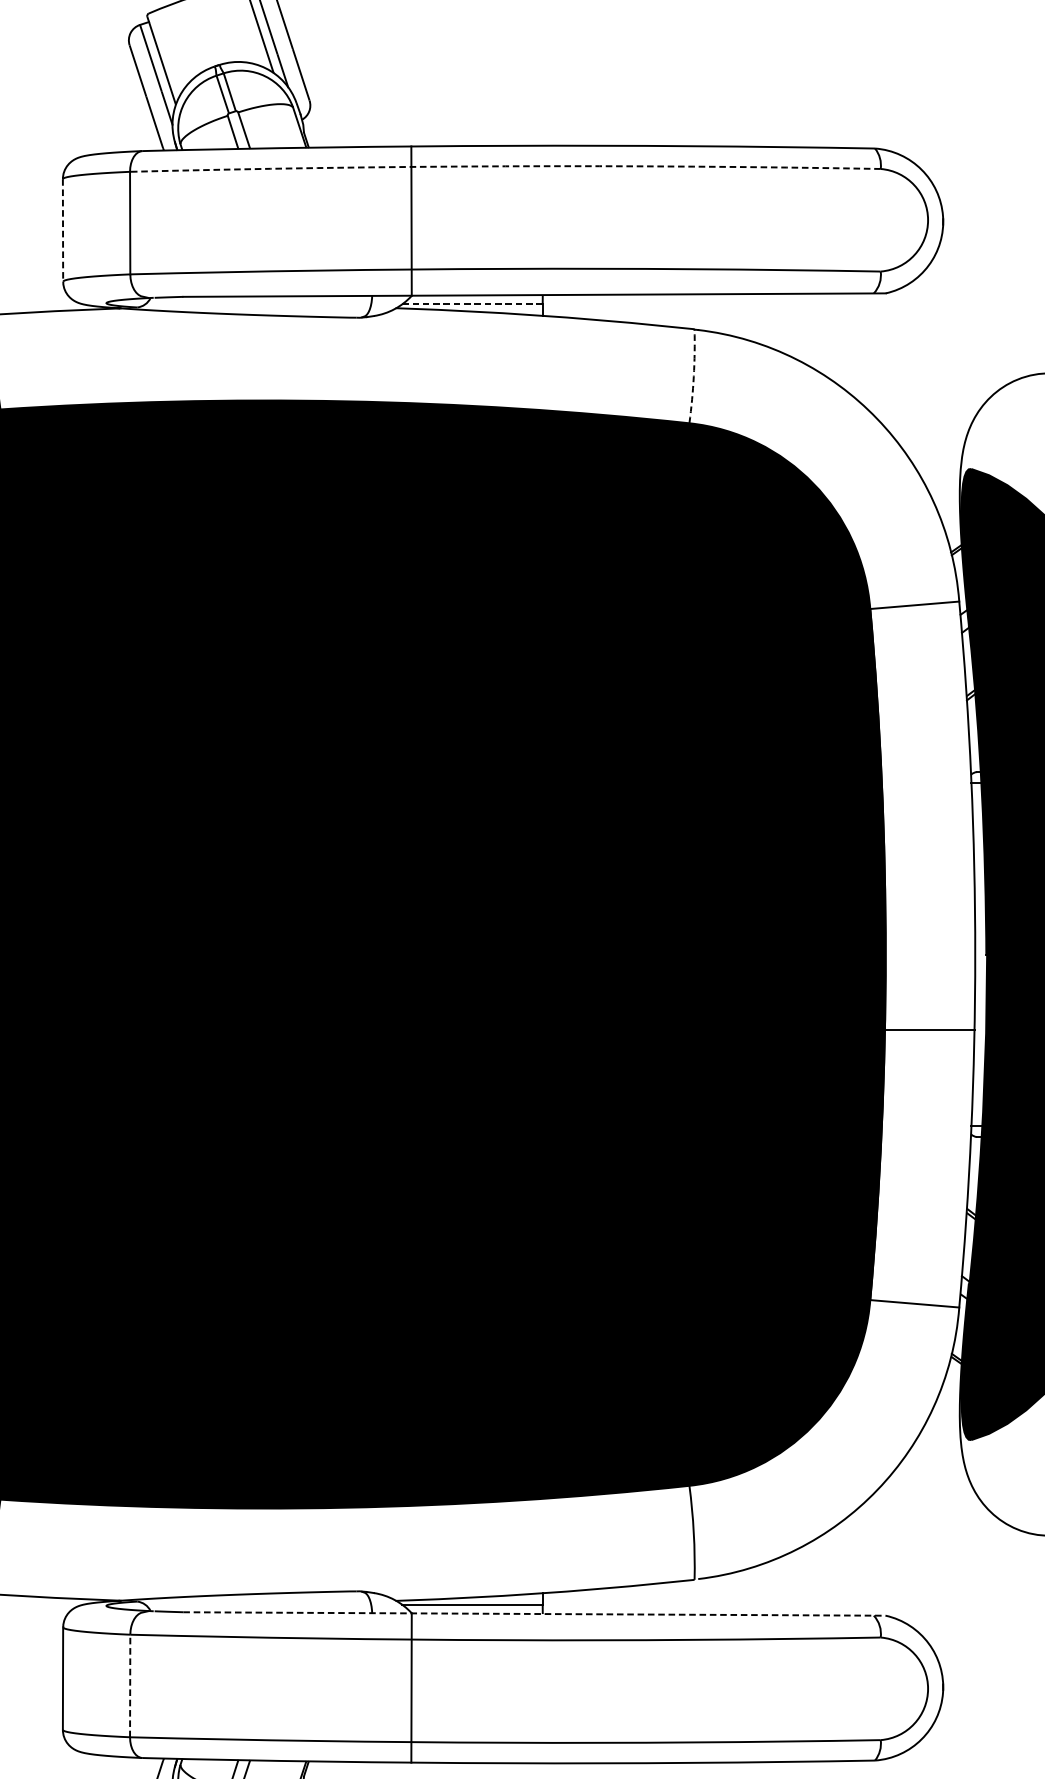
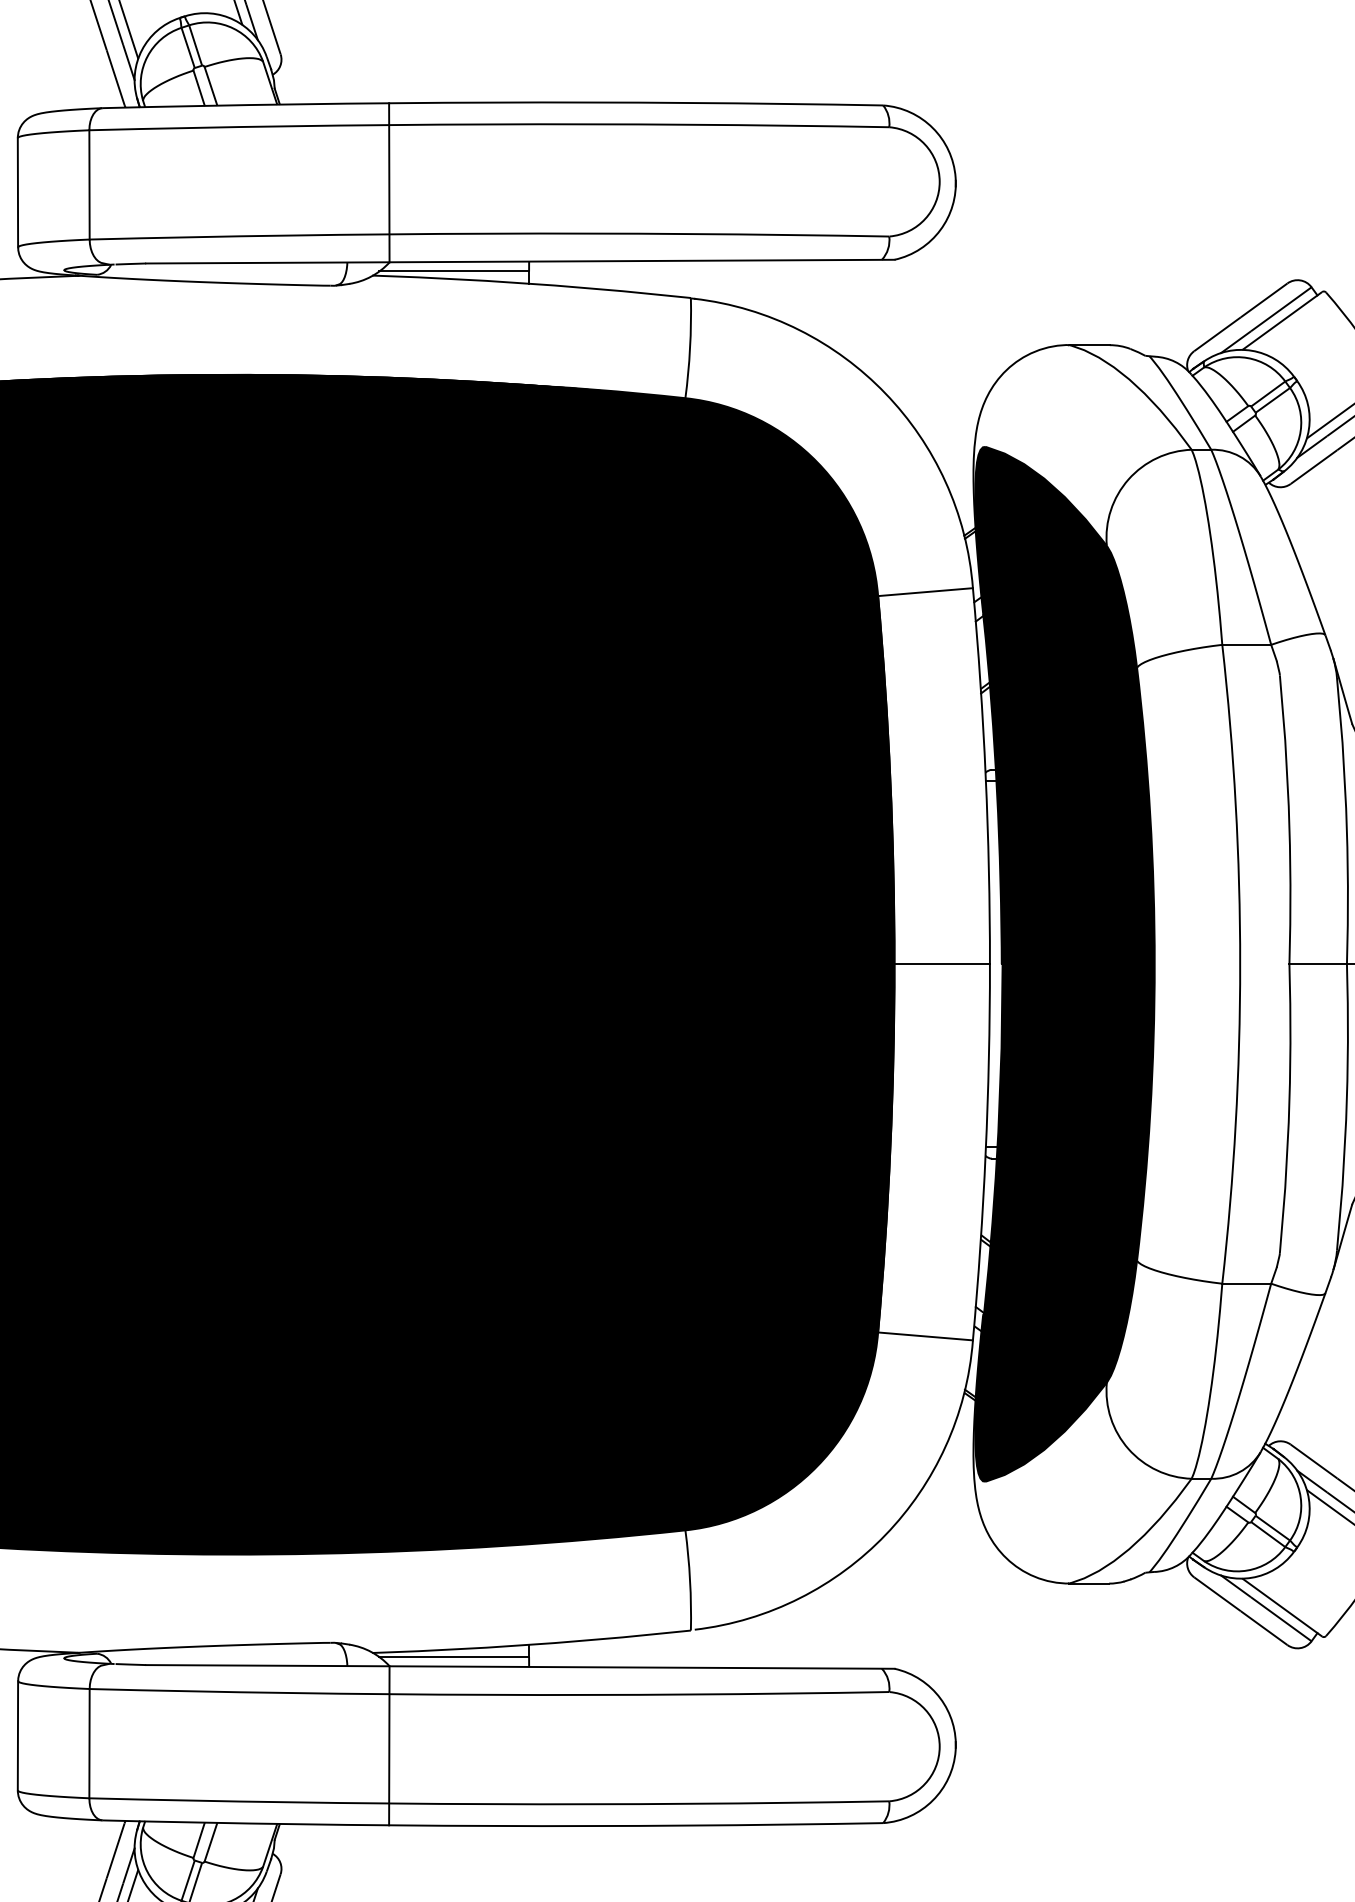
arc: (505, 166) -> (489, 124), dashed -> solid
line: (62, 230) -> (17, 192), dashed -> solid
line: (472, 304) -> (454, 271), dashed -> solid
arc: (694, 376) -> (690, 348), dashed -> solid
line: (929, 1029) -> (941, 964), moved
line: (534, 1613) -> (520, 1666), dashed -> solid
line: (130, 1685) -> (89, 1743), dashed -> solid

